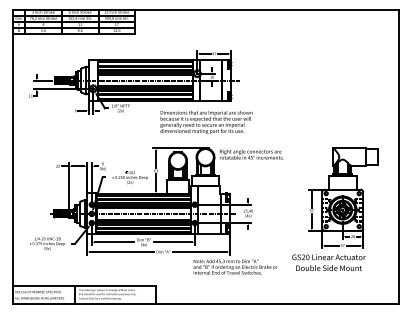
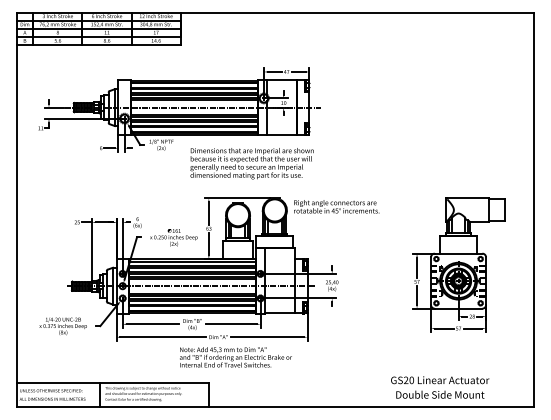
text: (206, 122) -> (251, 163), moved
text: (329, 262) -> (440, 387), moved
text: (235, 267) -> (235, 357), moved

